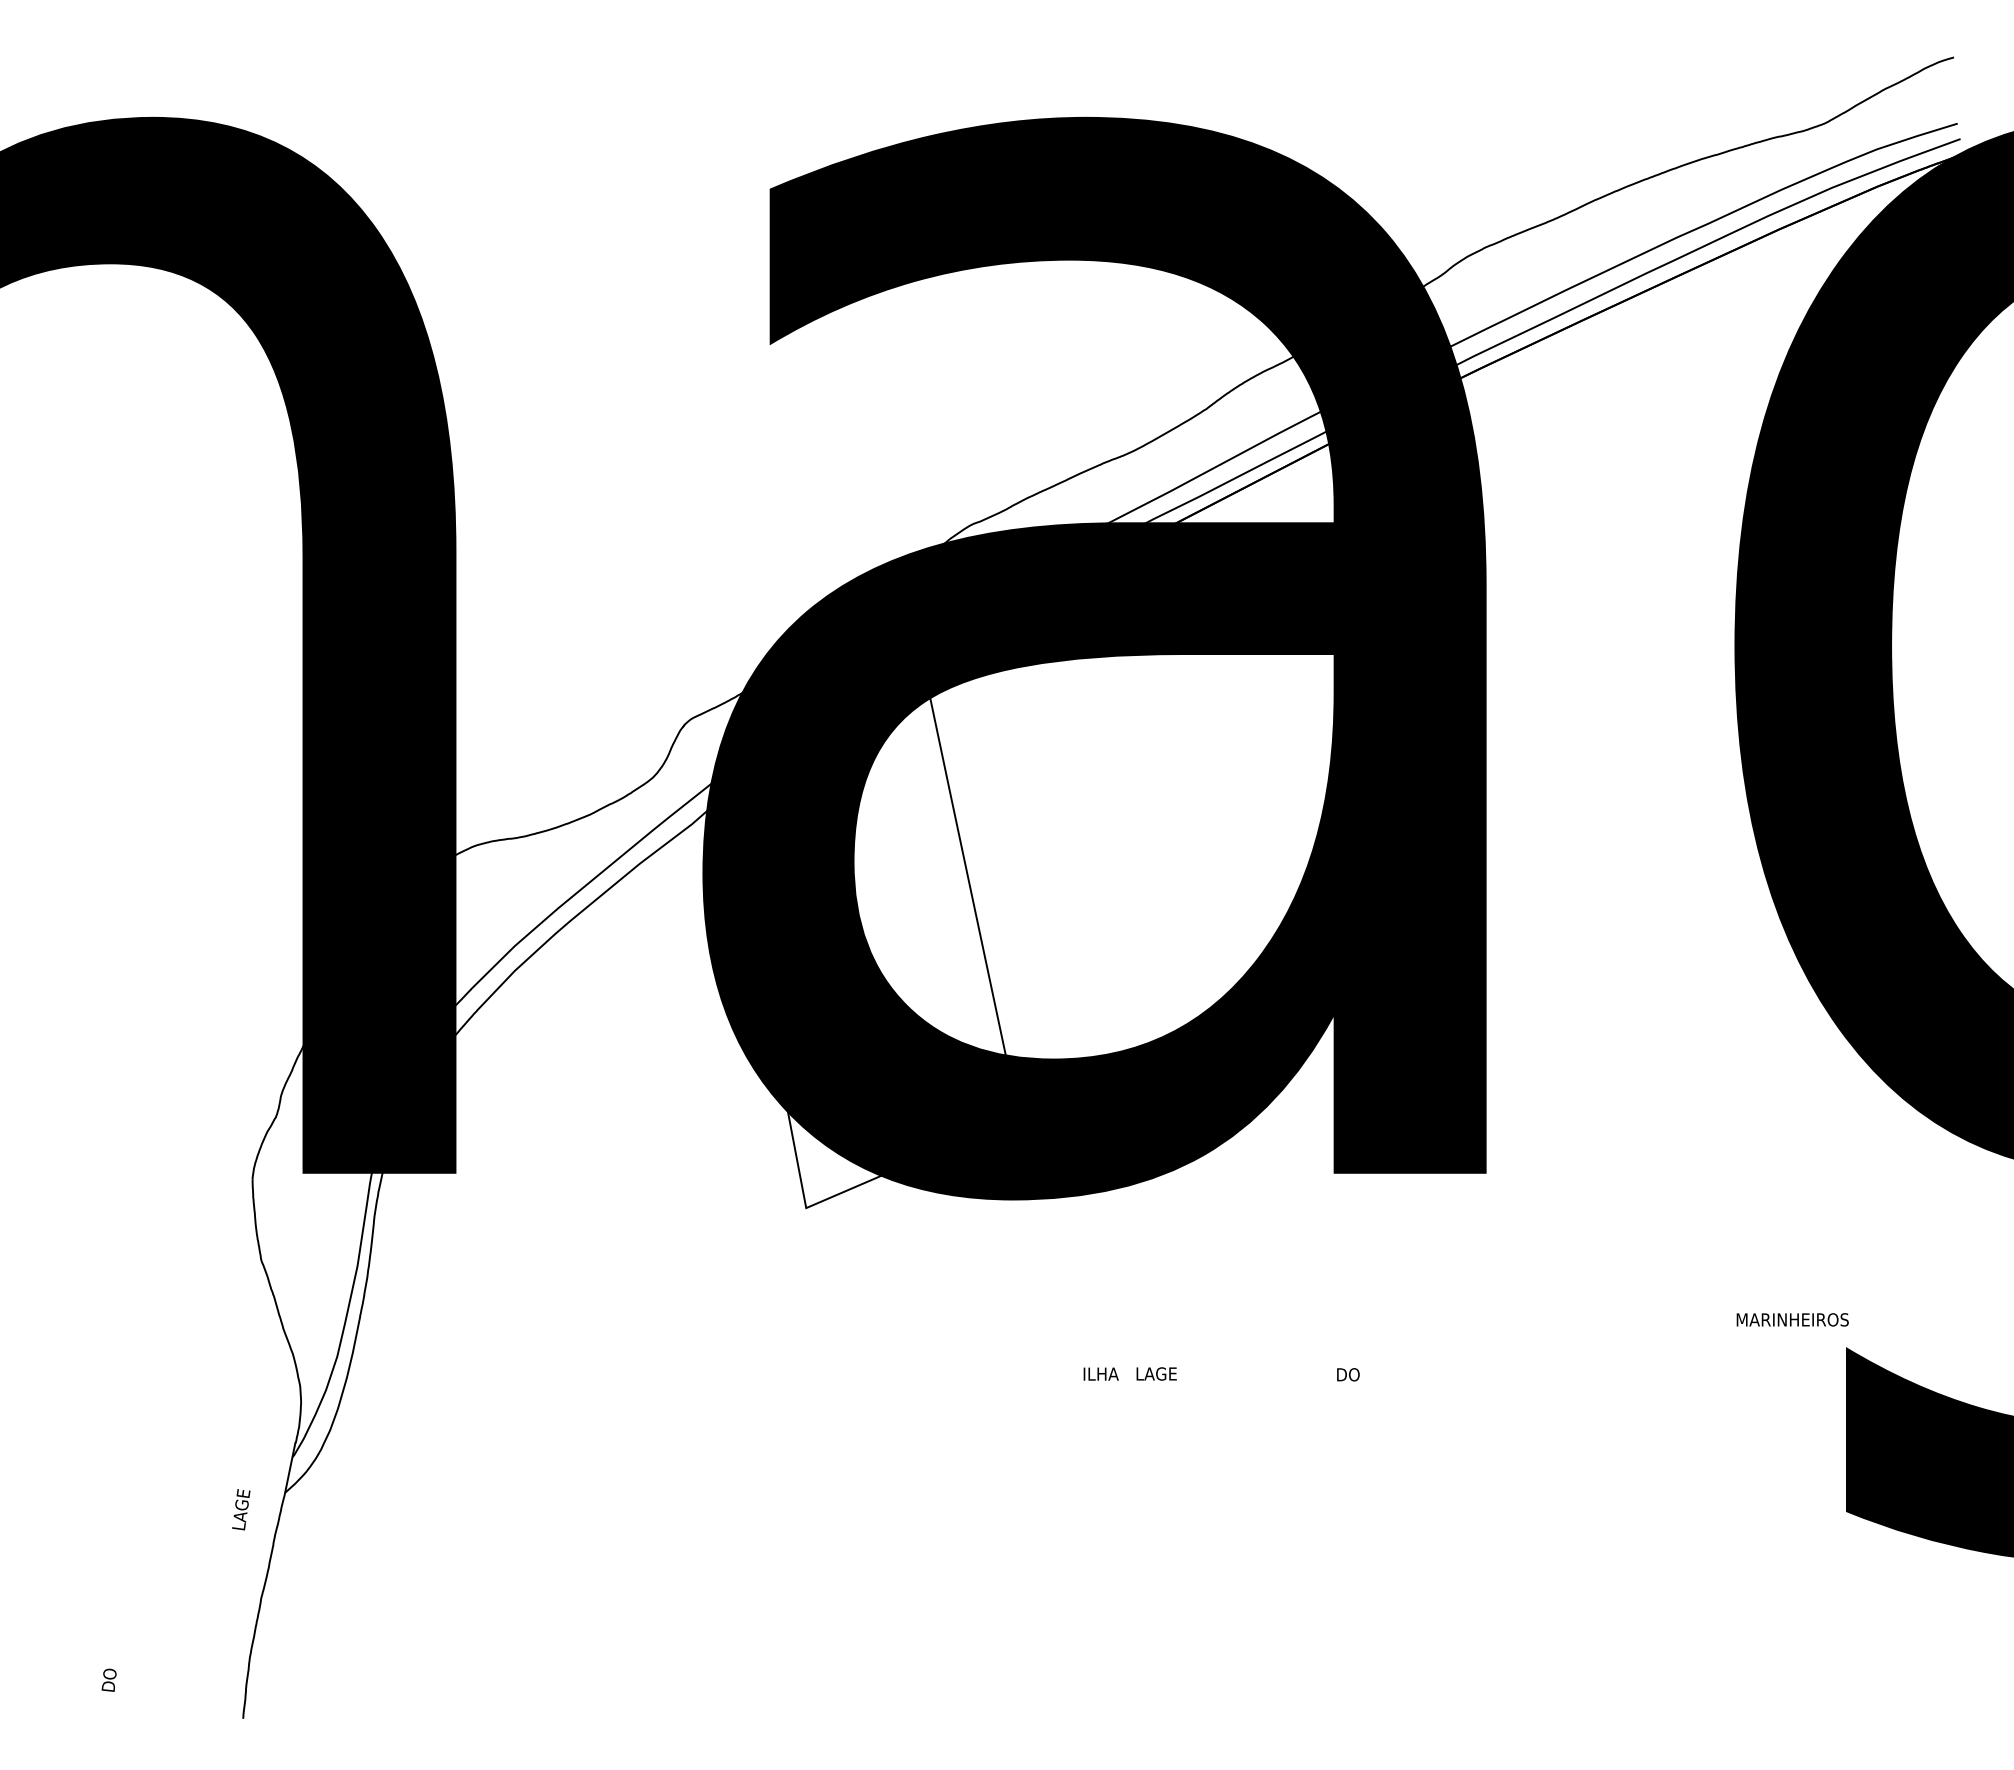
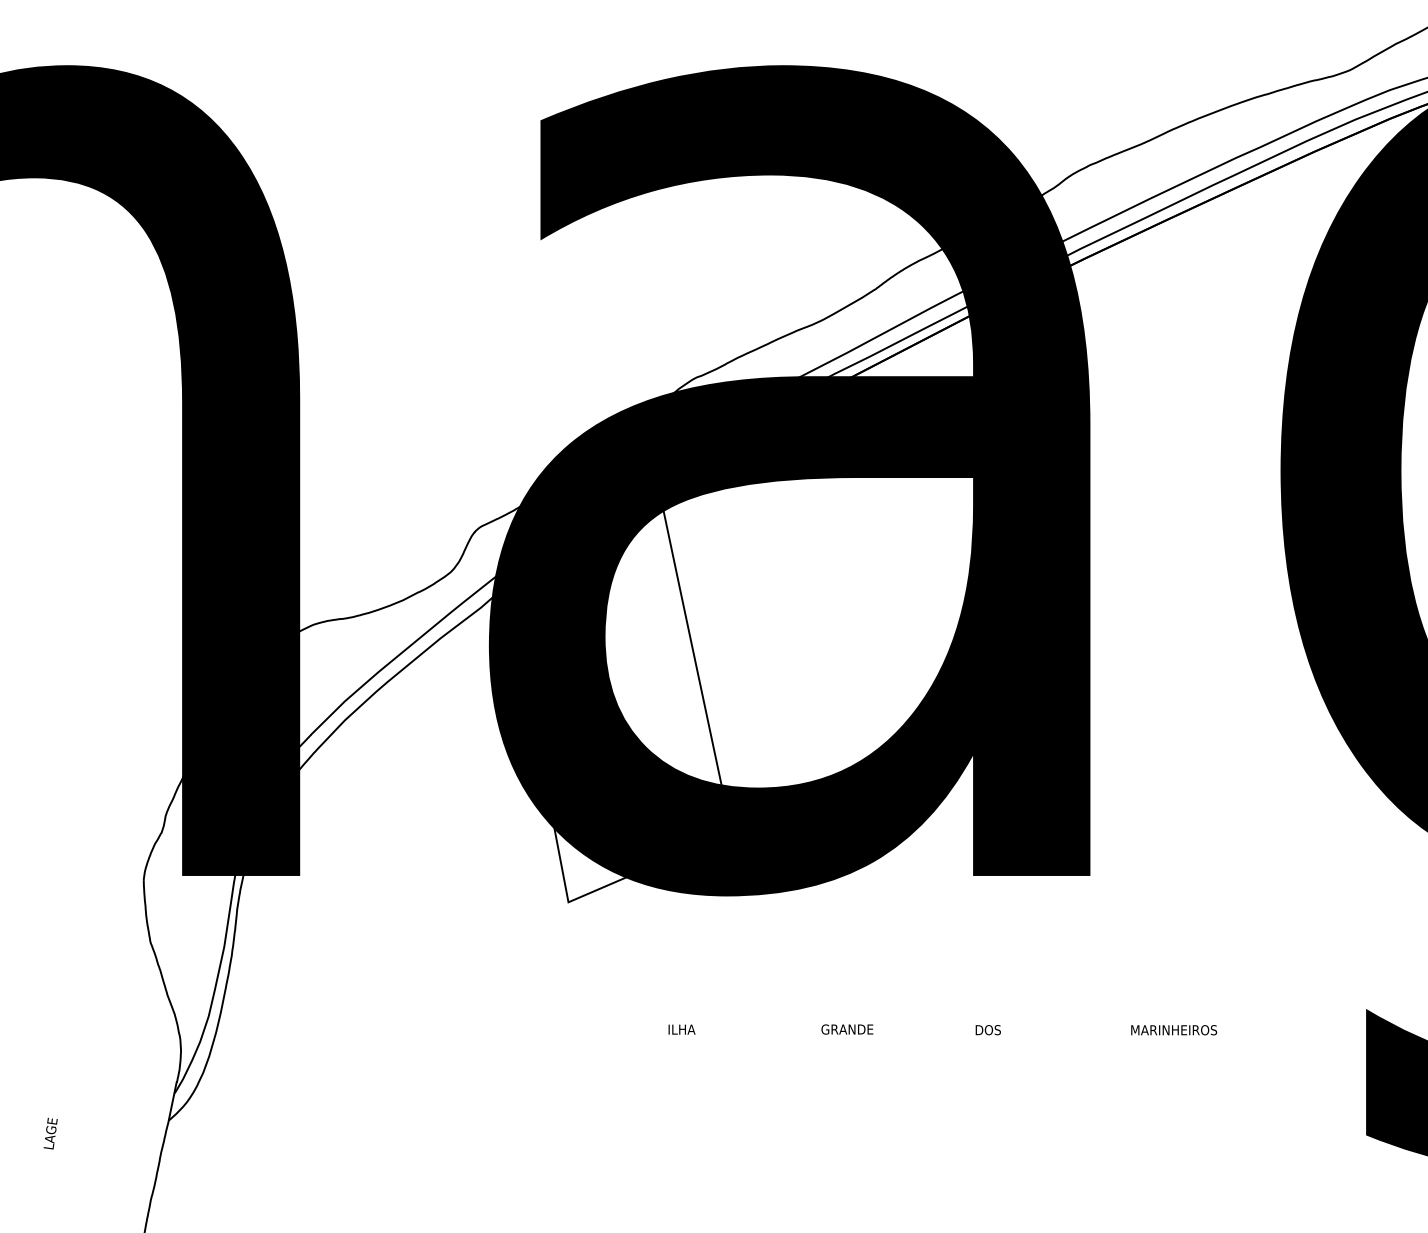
text: (1792, 1319) -> (1173, 1029), moved
text: (1100, 1373) -> (681, 1029), moved
text: (1169, 1373) -> (847, 1029), LAGE -> GRANDE
text: (1365, 1374) -> (997, 1029), DO -> DOS
text: (241, 1509) -> (50, 1133), moved

